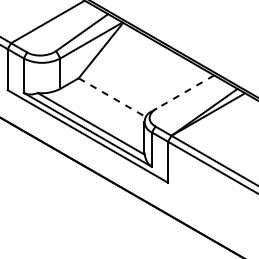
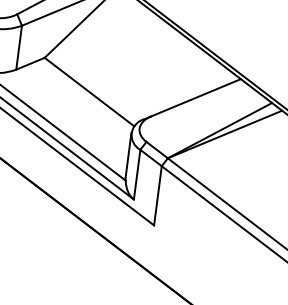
line: (184, 92) -> (194, 98), dashed -> solid
line: (112, 97) -> (89, 91), dashed -> solid

